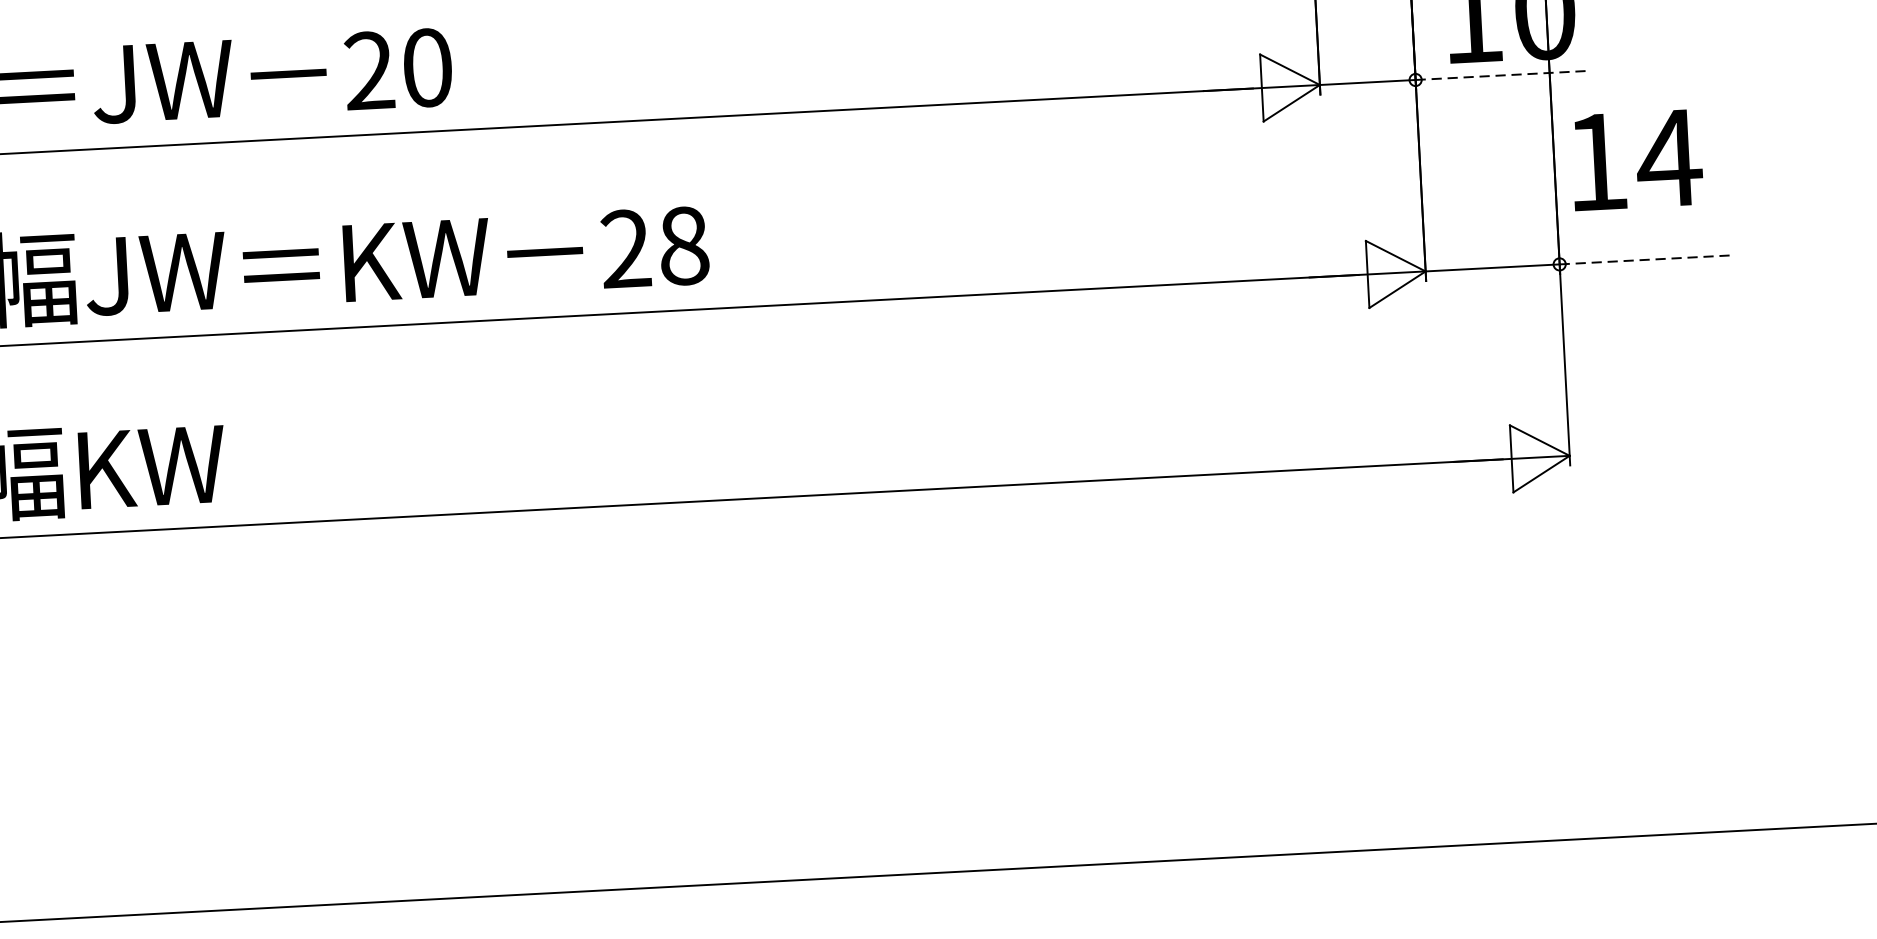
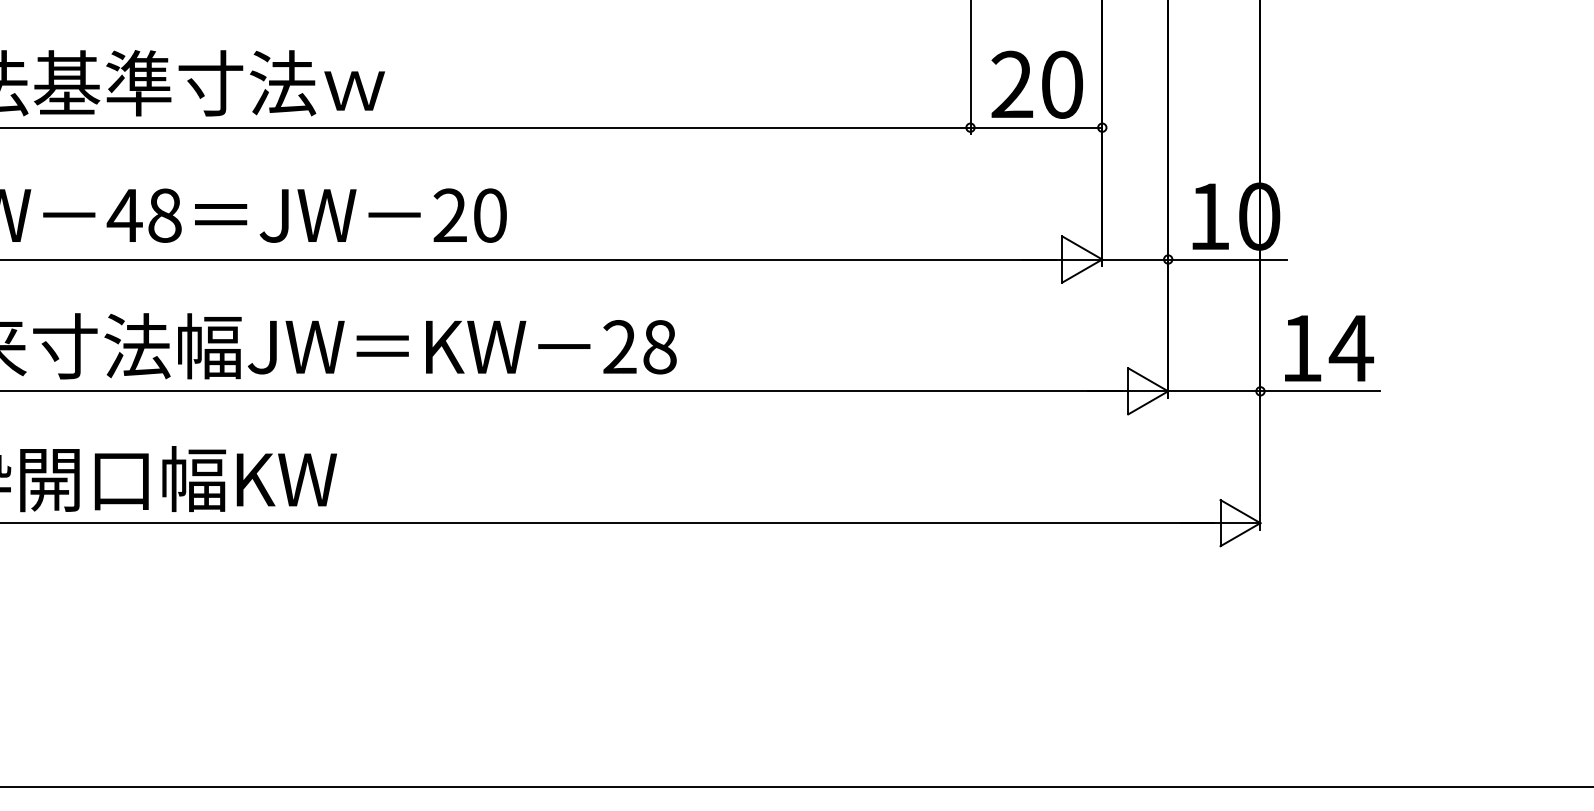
line: (1503, 75) -> (1228, 259), dashed -> solid
text: (1637, 160) -> (1329, 348), moved
line: (1646, 260) -> (1320, 391), dashed -> solid

